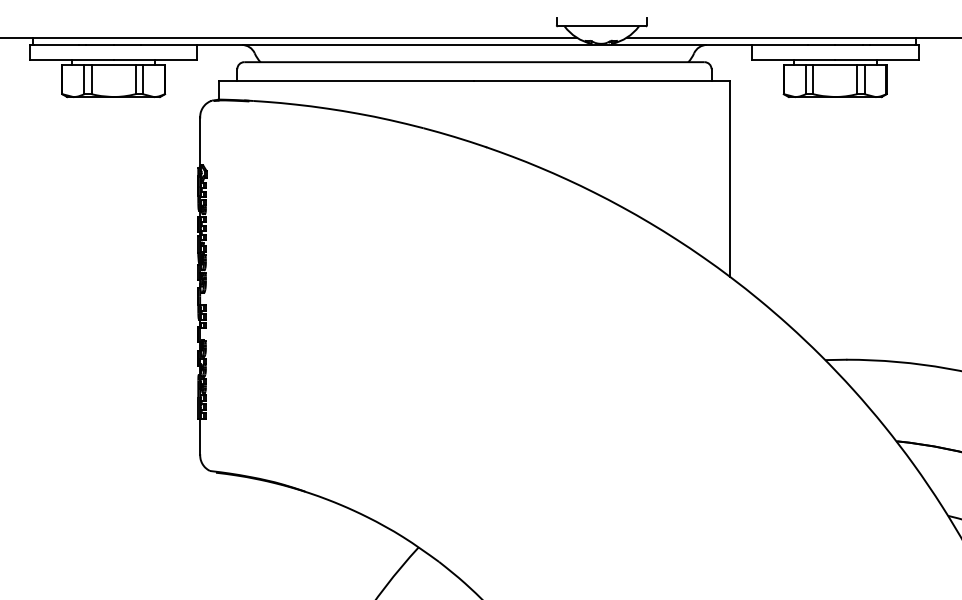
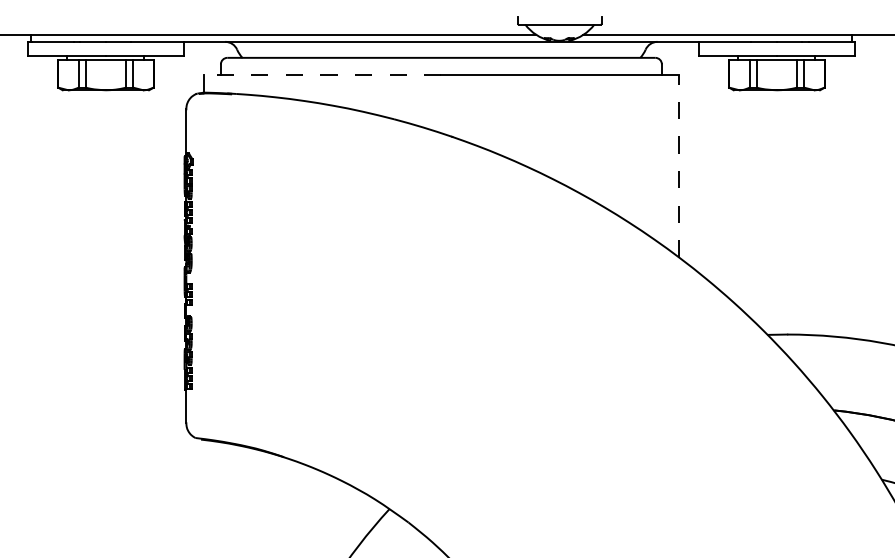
line: (346, 80) -> (322, 74), solid -> dashed
line: (730, 178) -> (679, 166), solid -> dashed

